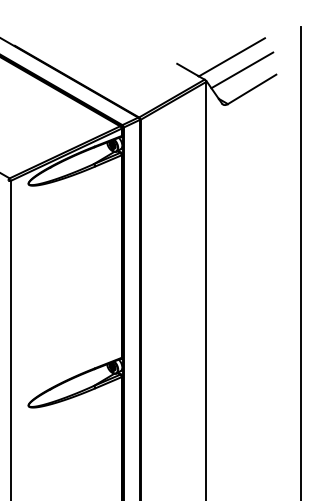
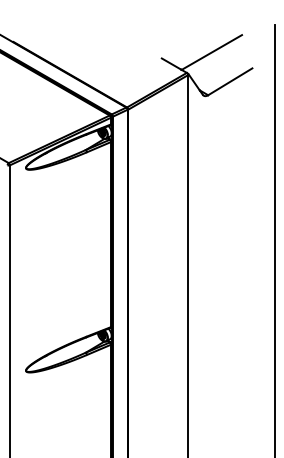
line: (242, 70) -> (221, 64), removed

